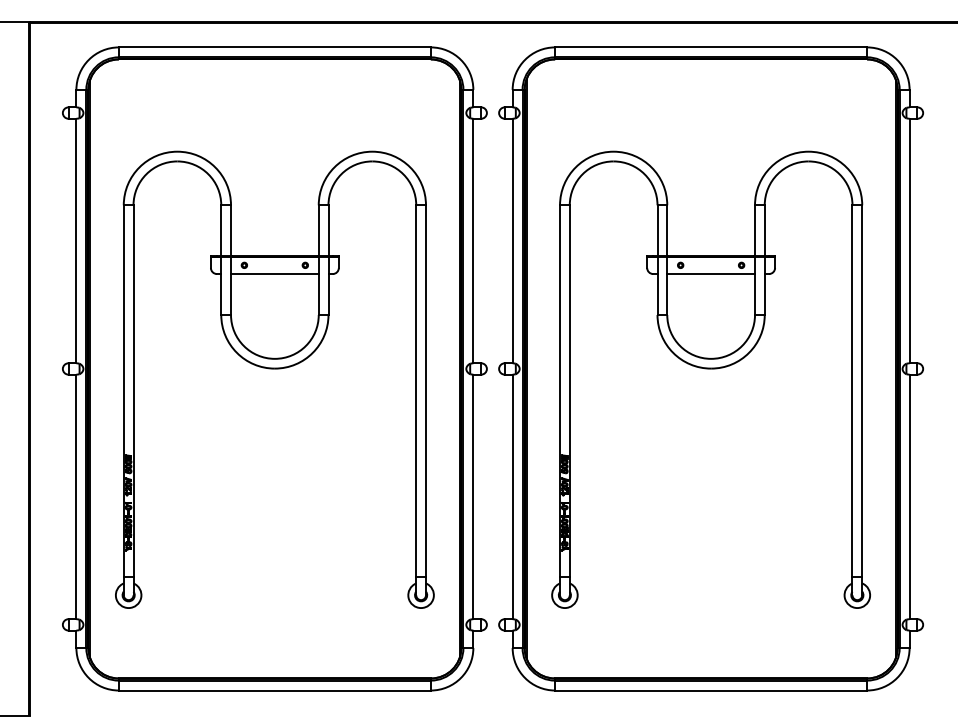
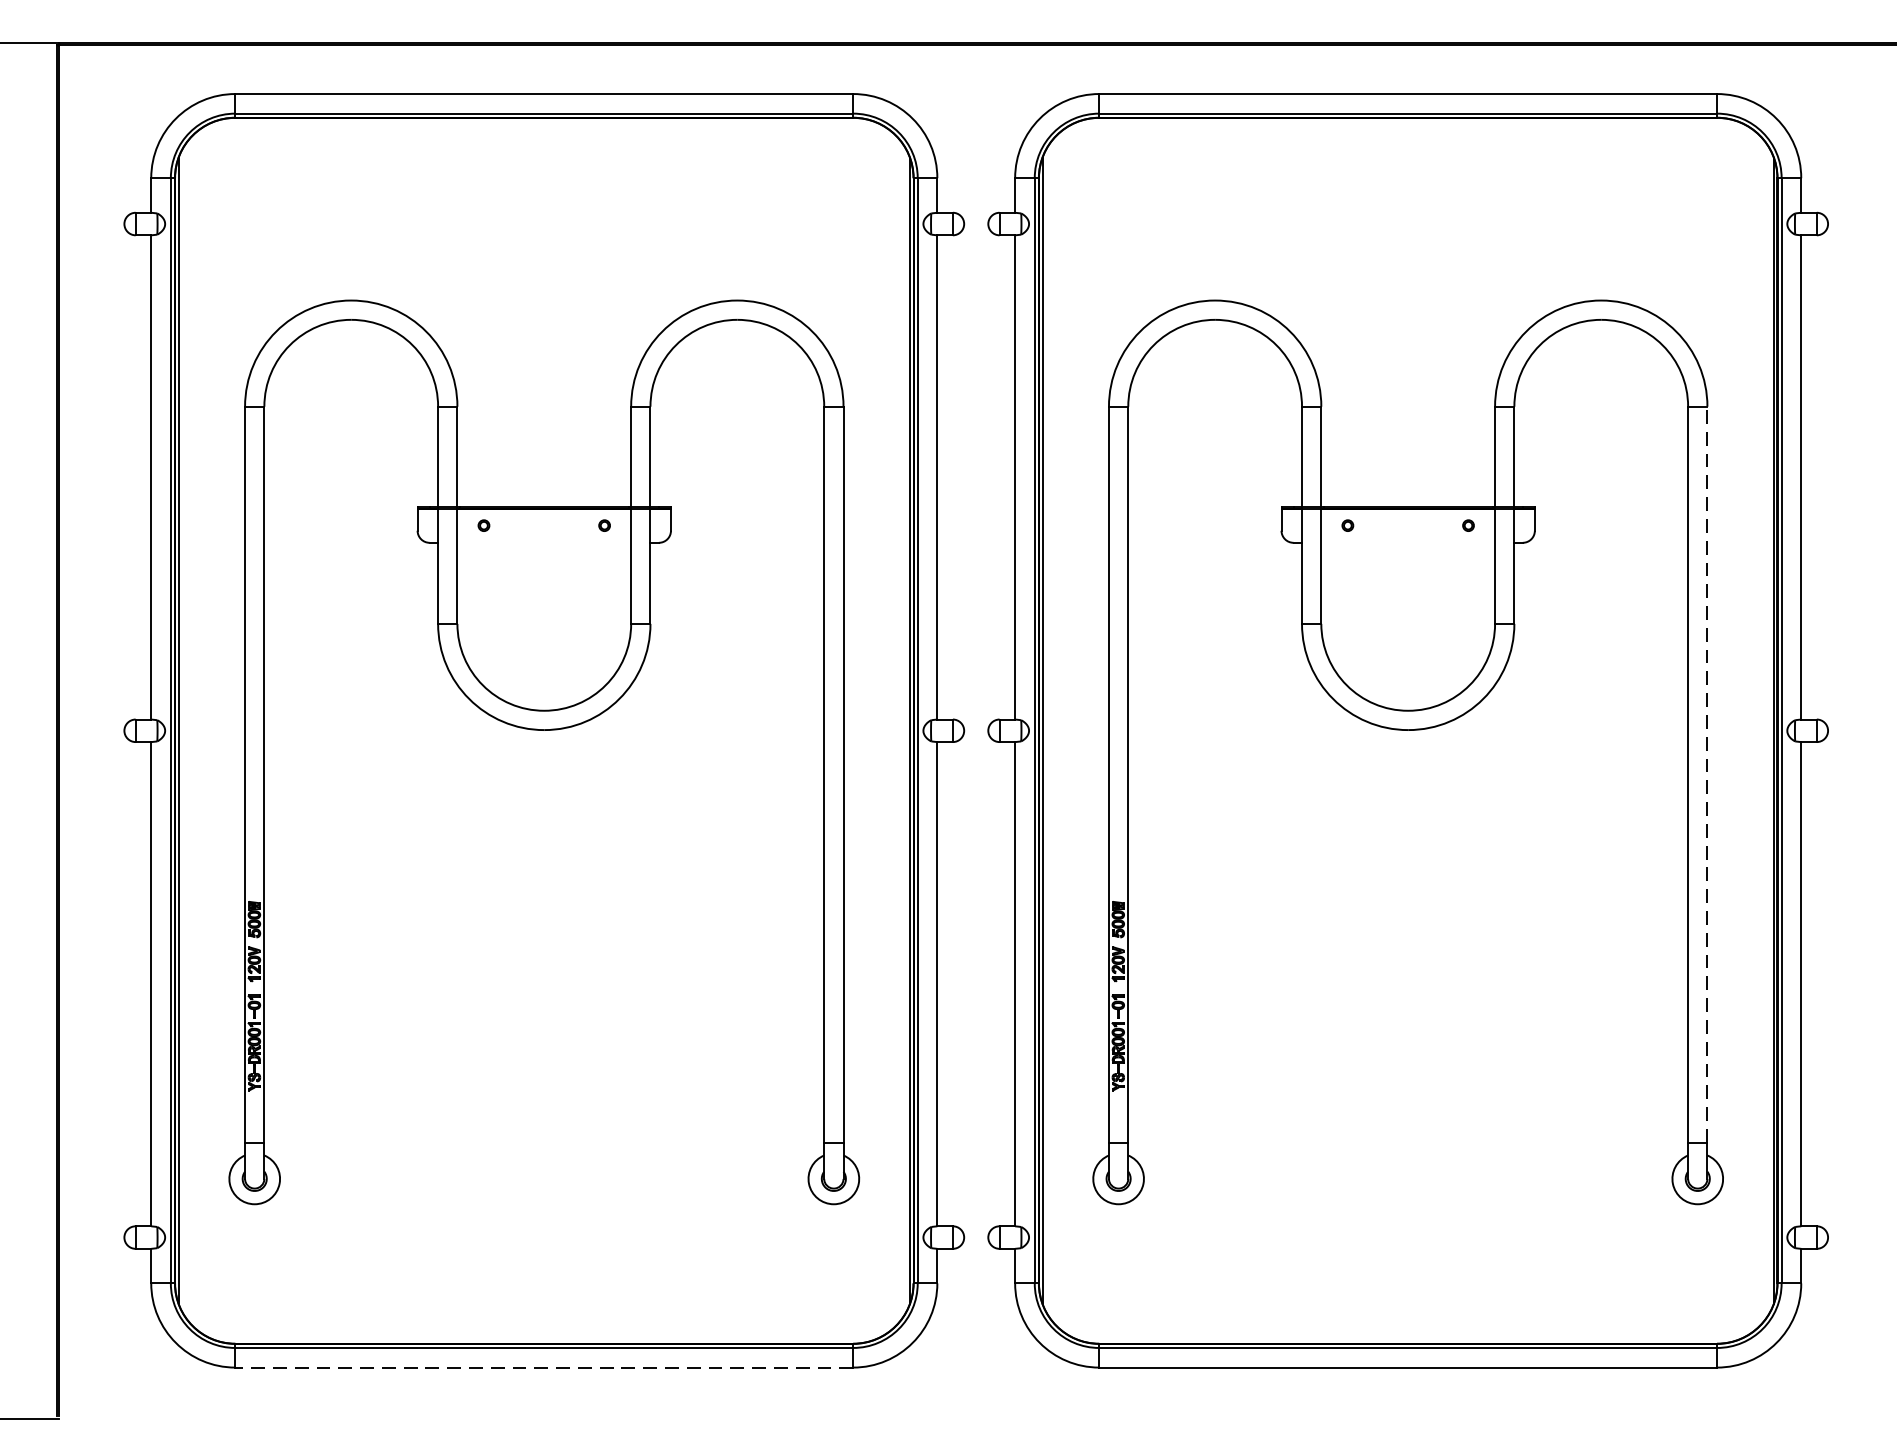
line: (274, 274) -> (543, 543), removed
line: (711, 274) -> (1408, 543), removed
line: (862, 391) -> (1707, 775), solid -> dashed
line: (274, 690) -> (543, 1367), solid -> dashed

